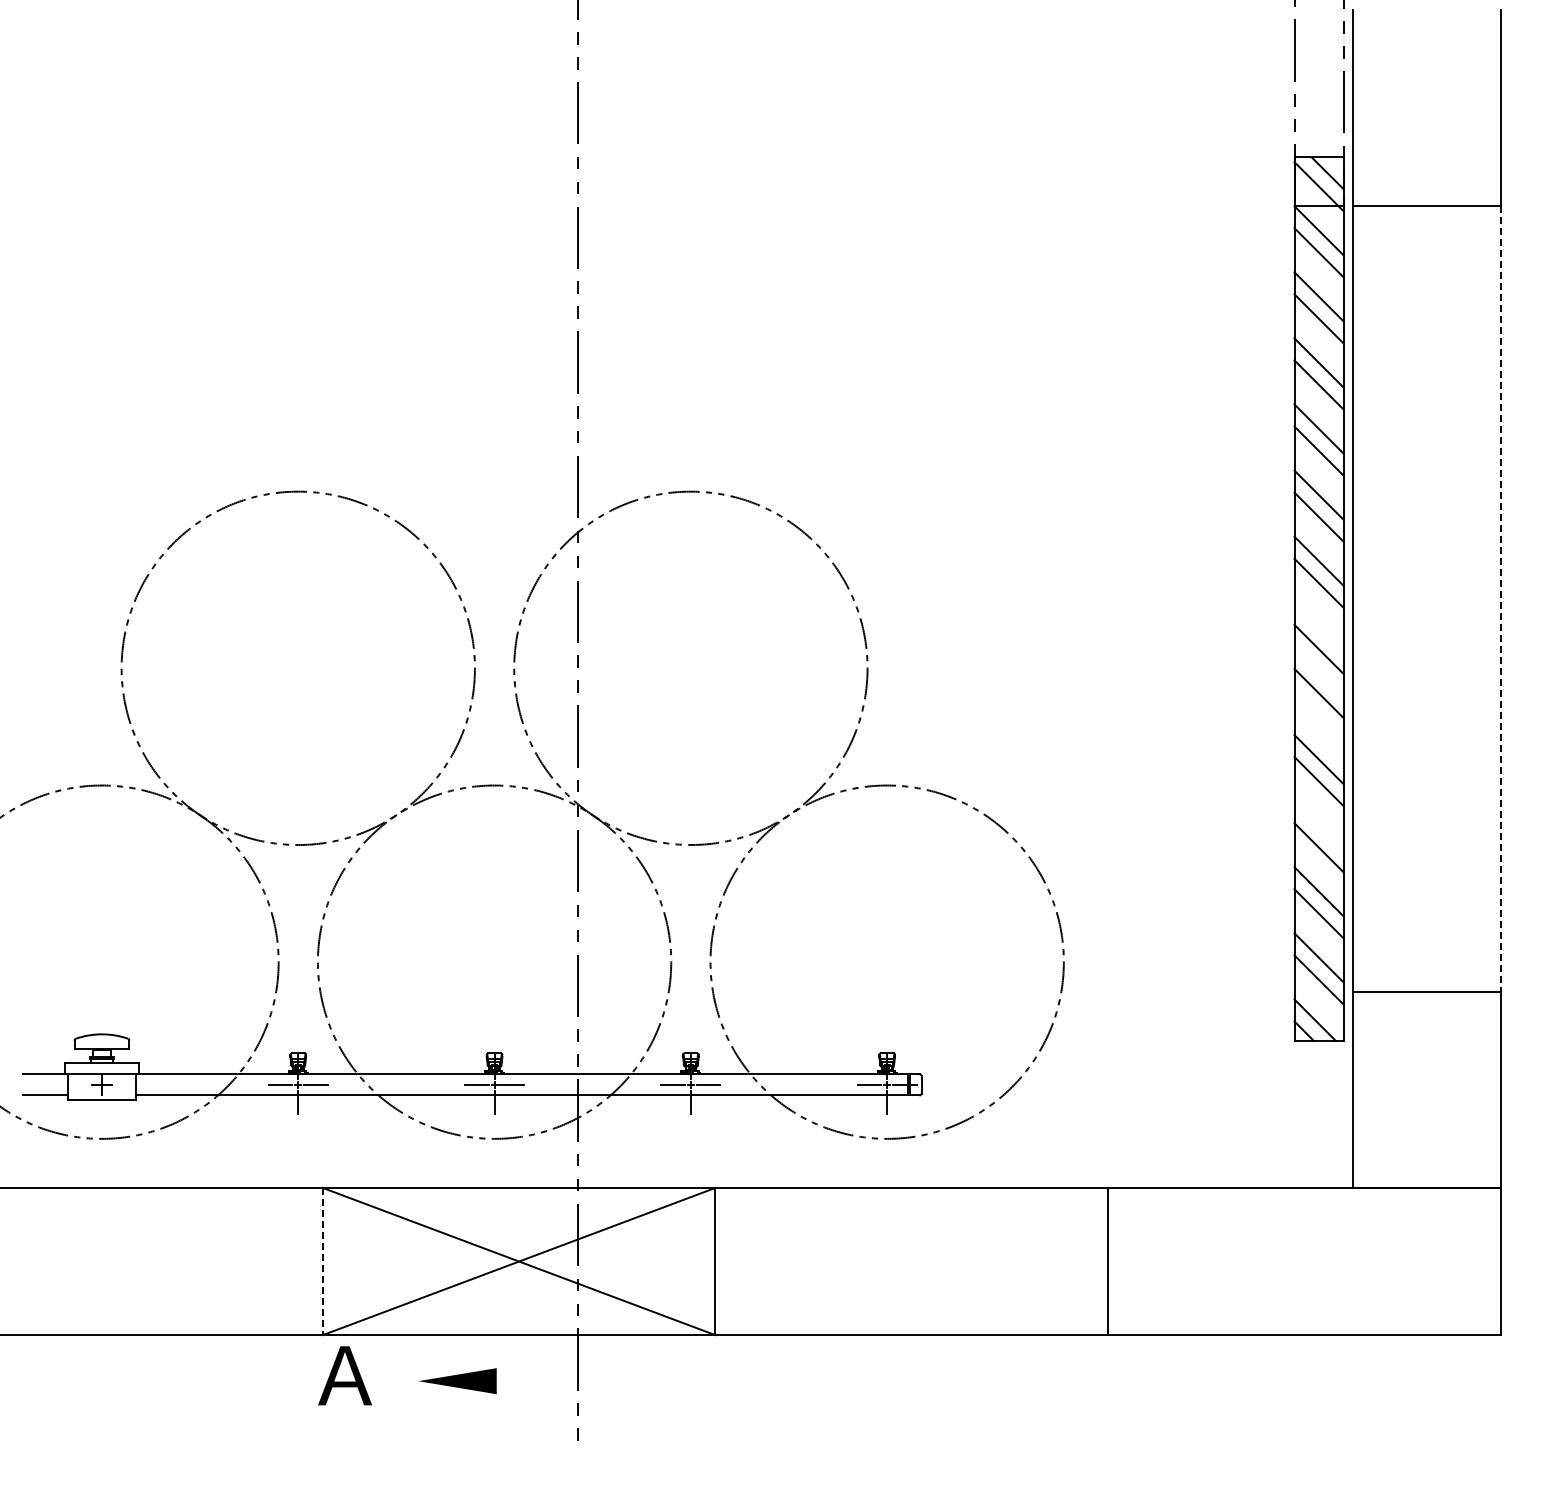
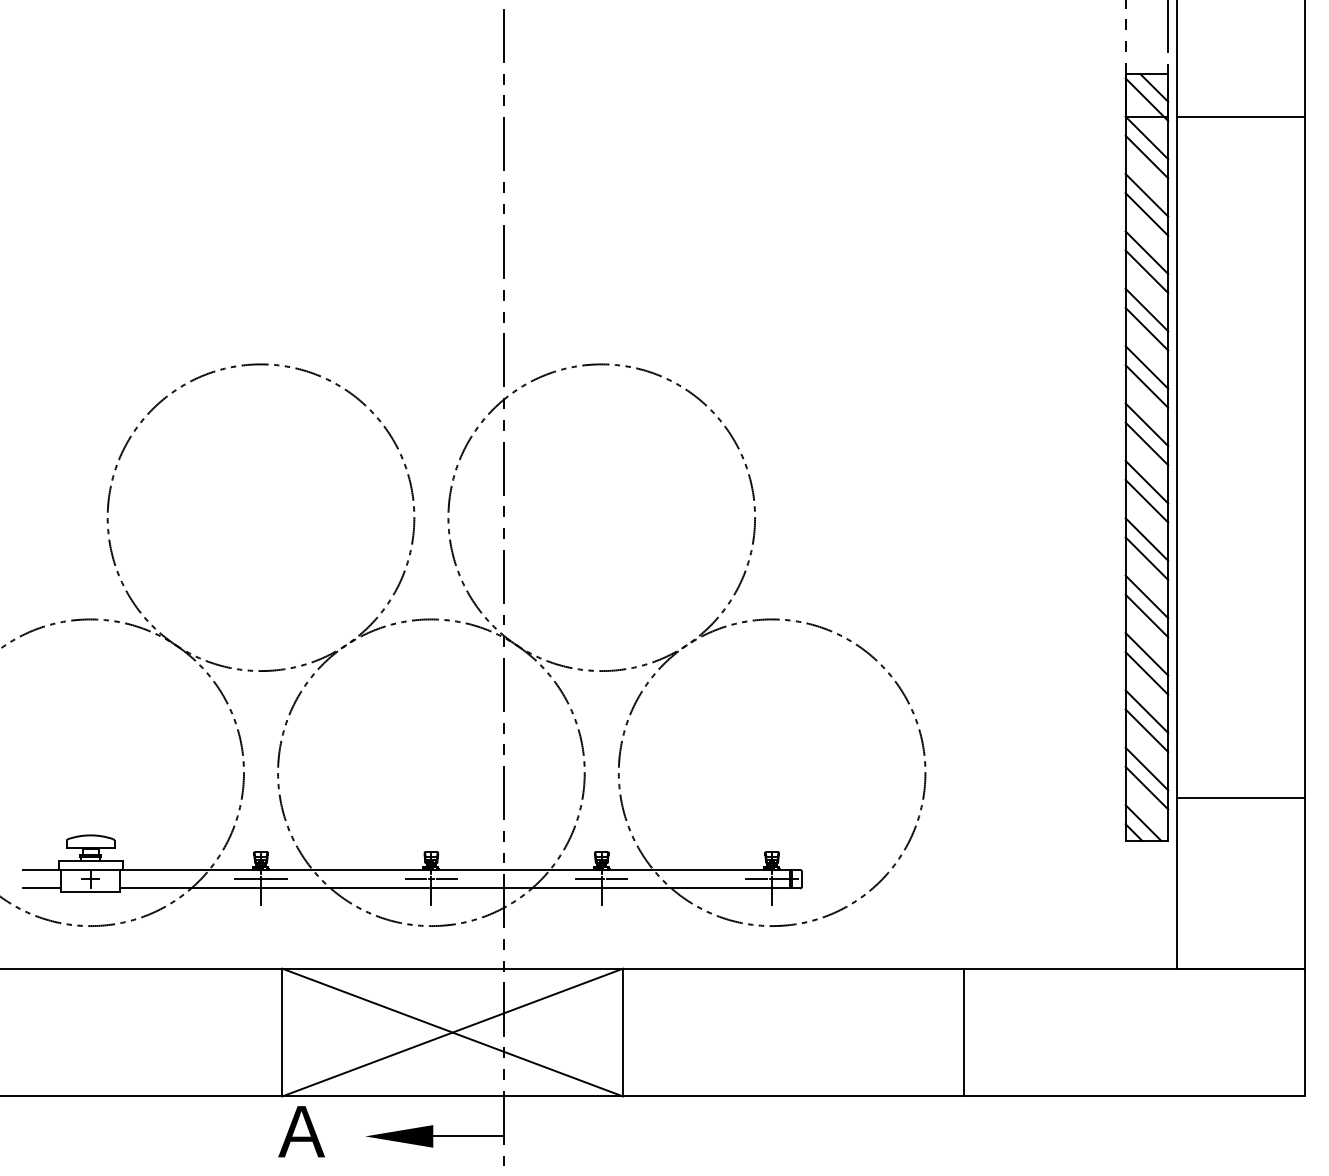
line: (1500, 599) -> (1304, 457), dashed -> solid
line: (1318, 626) -> (1146, 481), added
line: (1318, 715) -> (1146, 558), added
line: (1318, 825) -> (1146, 654), added
line: (322, 1261) -> (282, 1032), dashed -> solid
line: (536, 1381) -> (467, 1136), added

